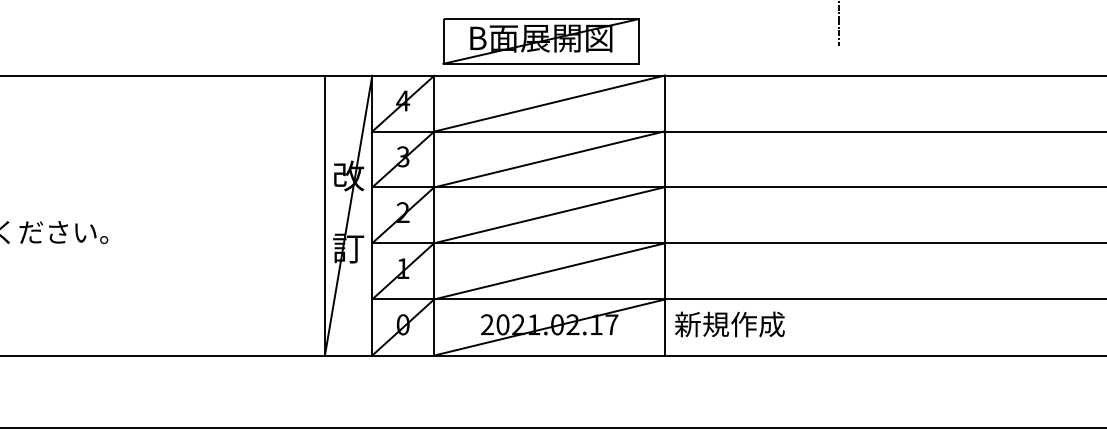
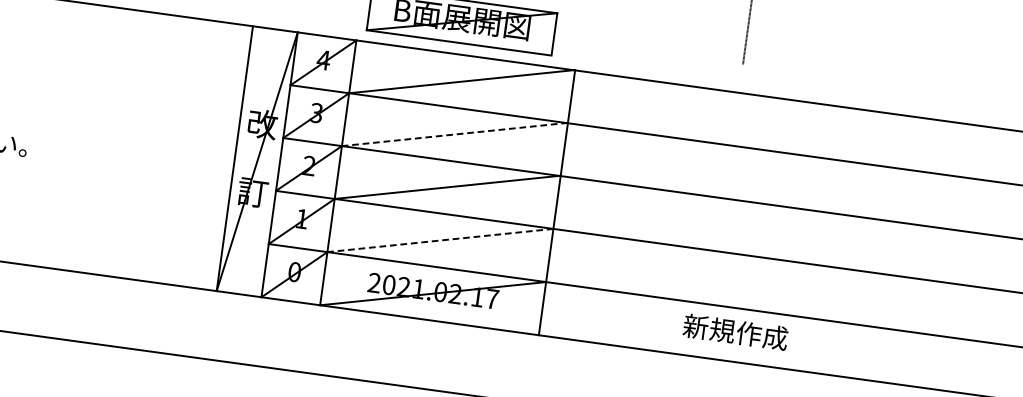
line: (549, 159) -> (454, 134), solid -> dashed
line: (549, 271) -> (440, 240), solid -> dashed
text: (729, 324) -> (735, 332), moved

